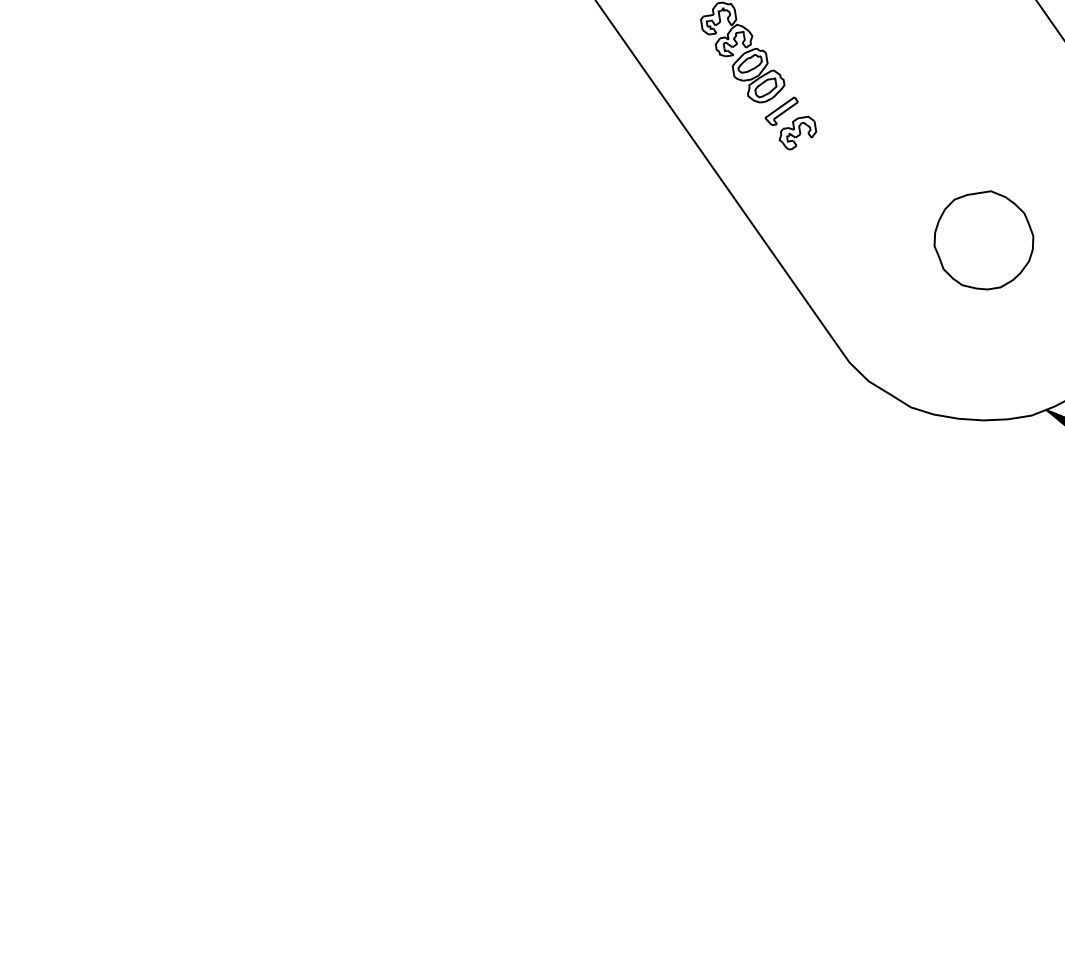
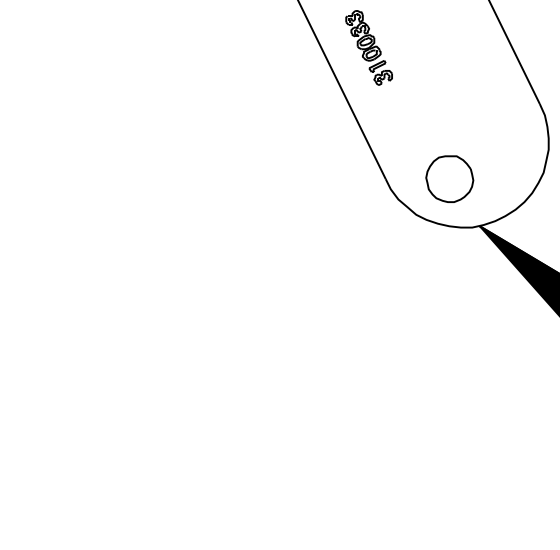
part: (983, 239) -> (449, 178), moved

